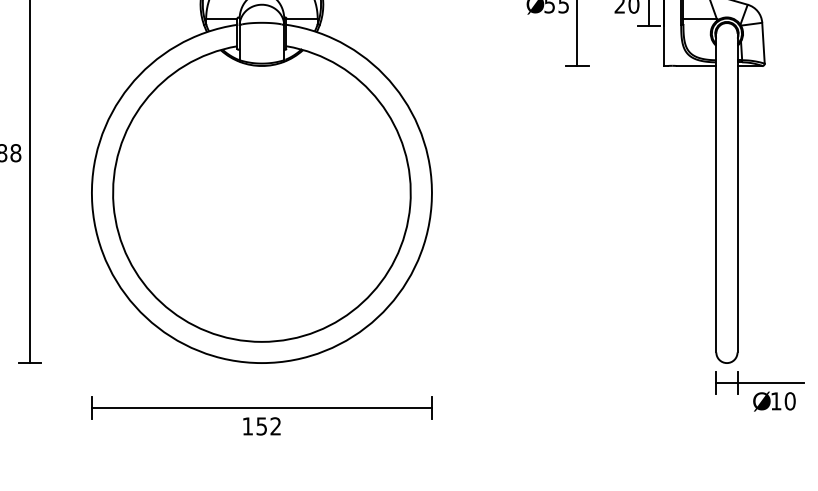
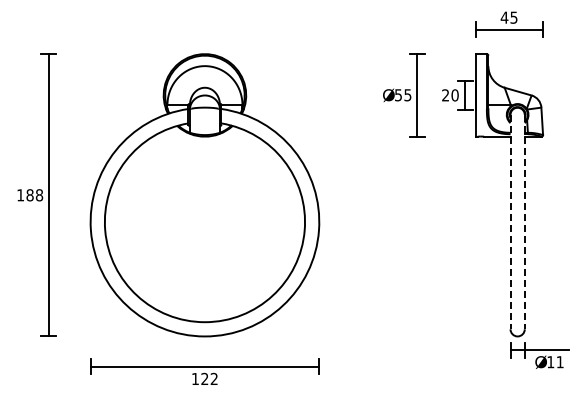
line: (716, 193) -> (510, 222), solid -> dashed
line: (737, 193) -> (524, 222), solid -> dashed
text: (789, 401) -> (559, 362), 10 -> 11
text: (261, 425) -> (204, 378), 152 -> 122

